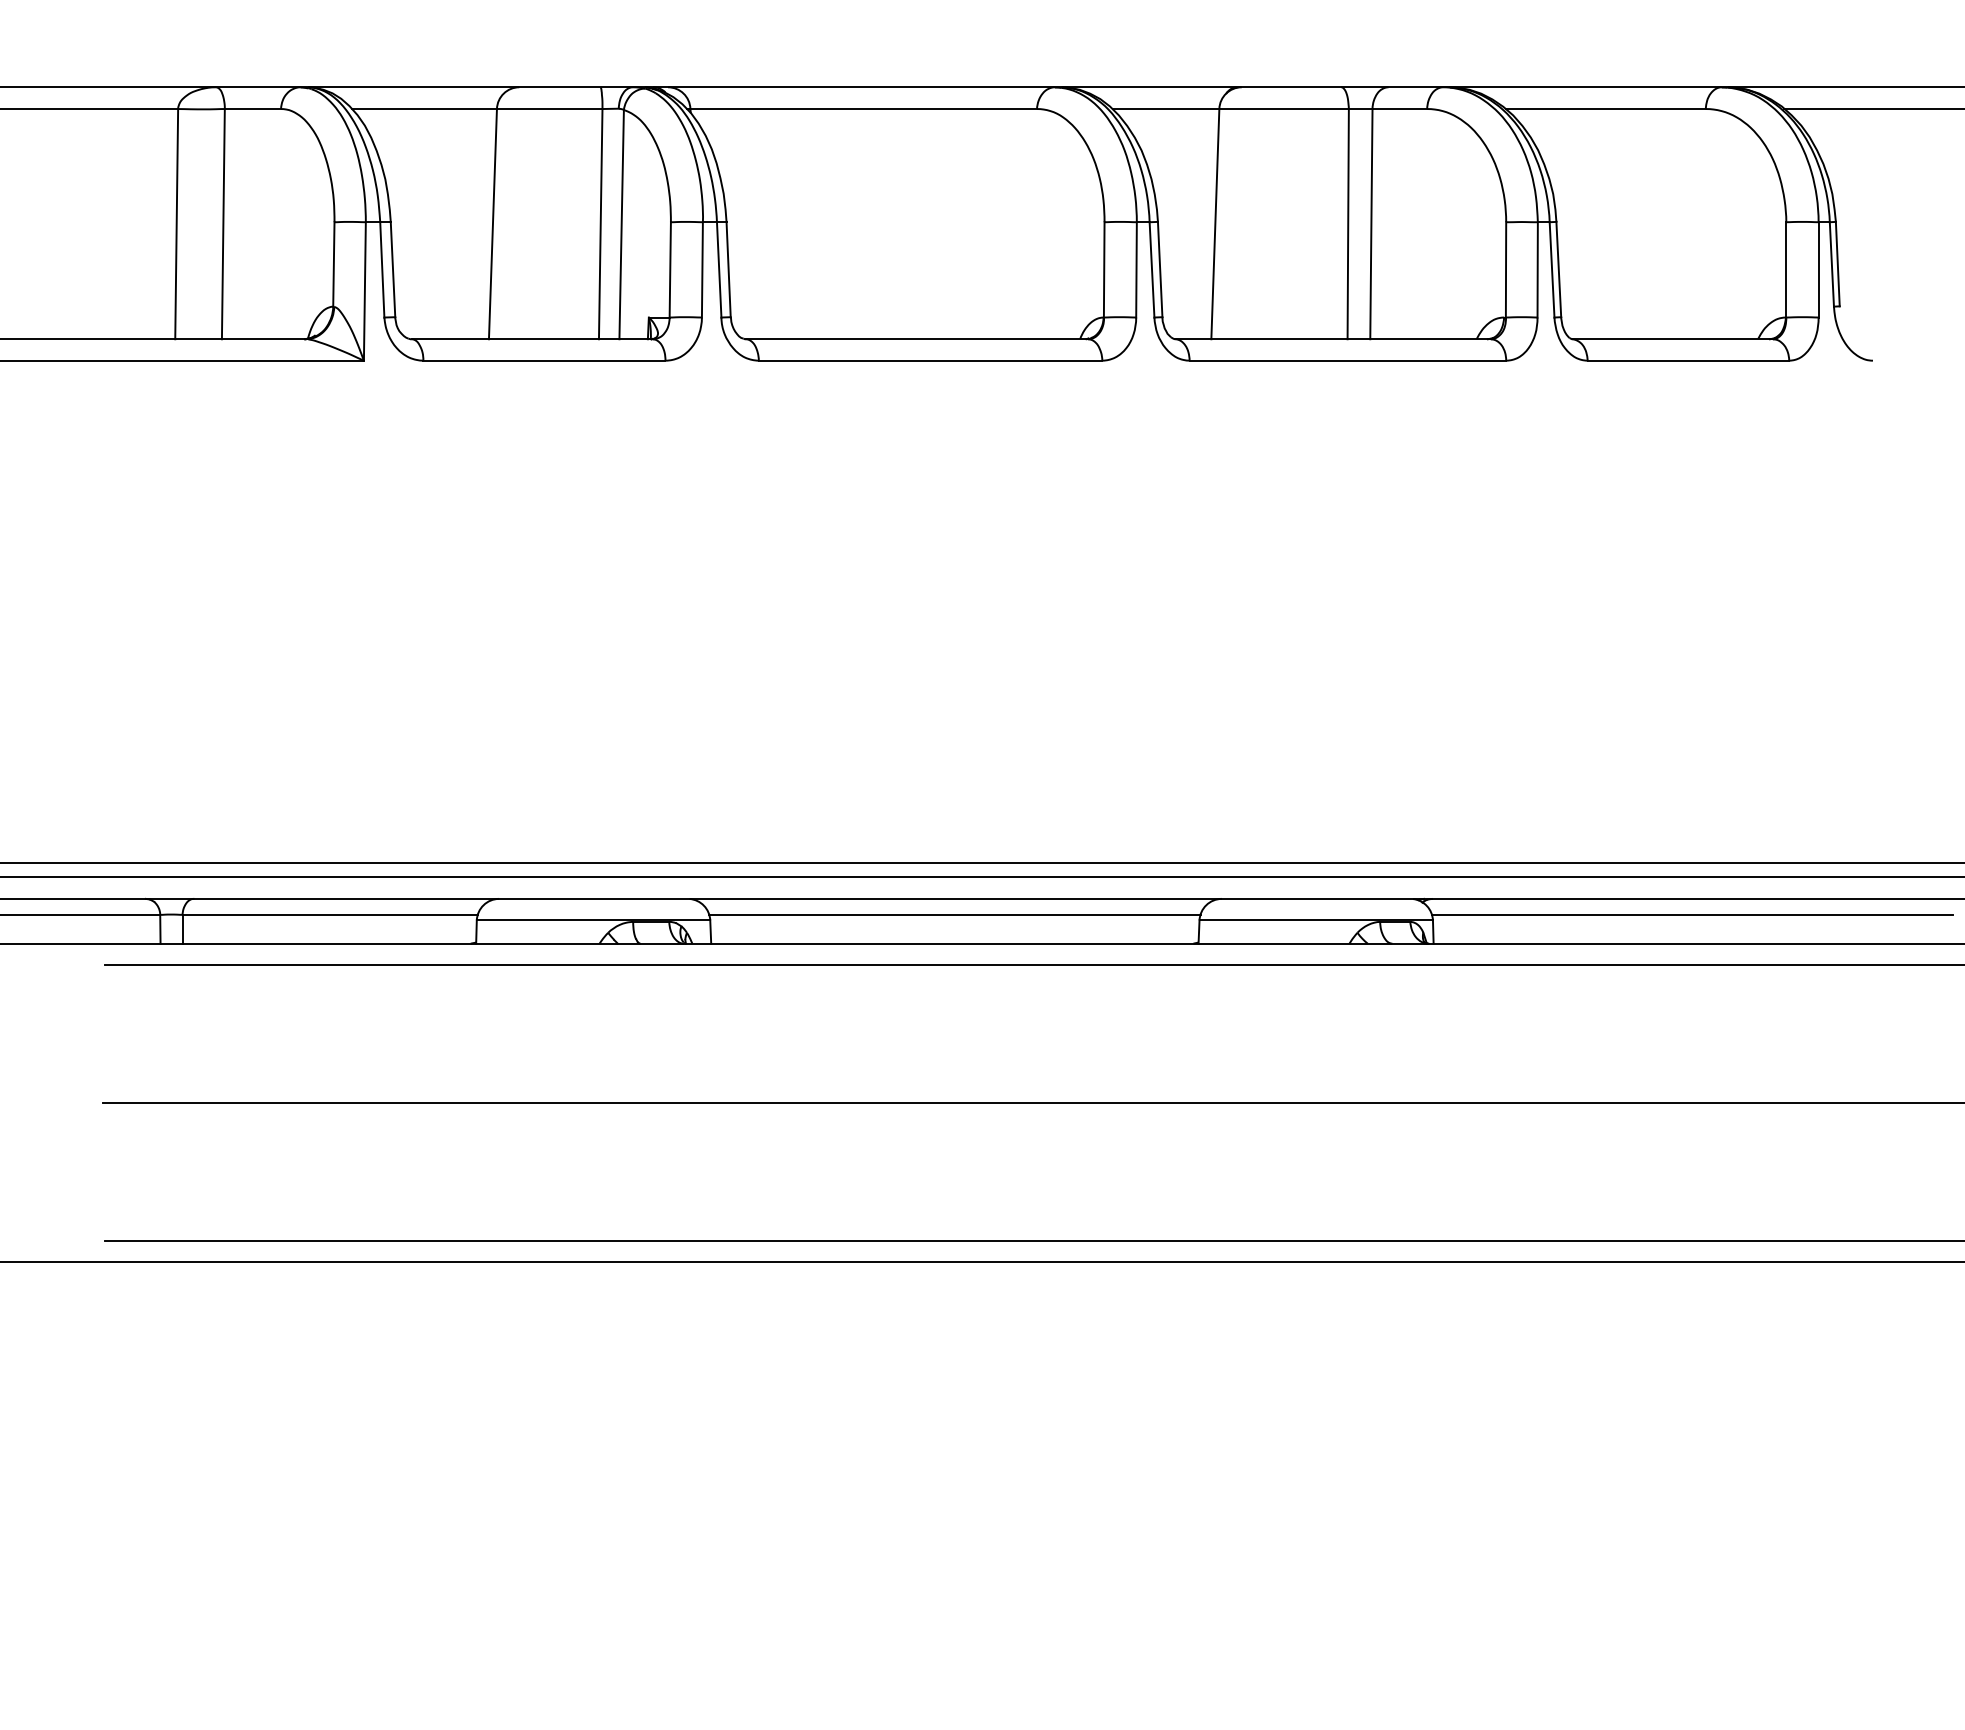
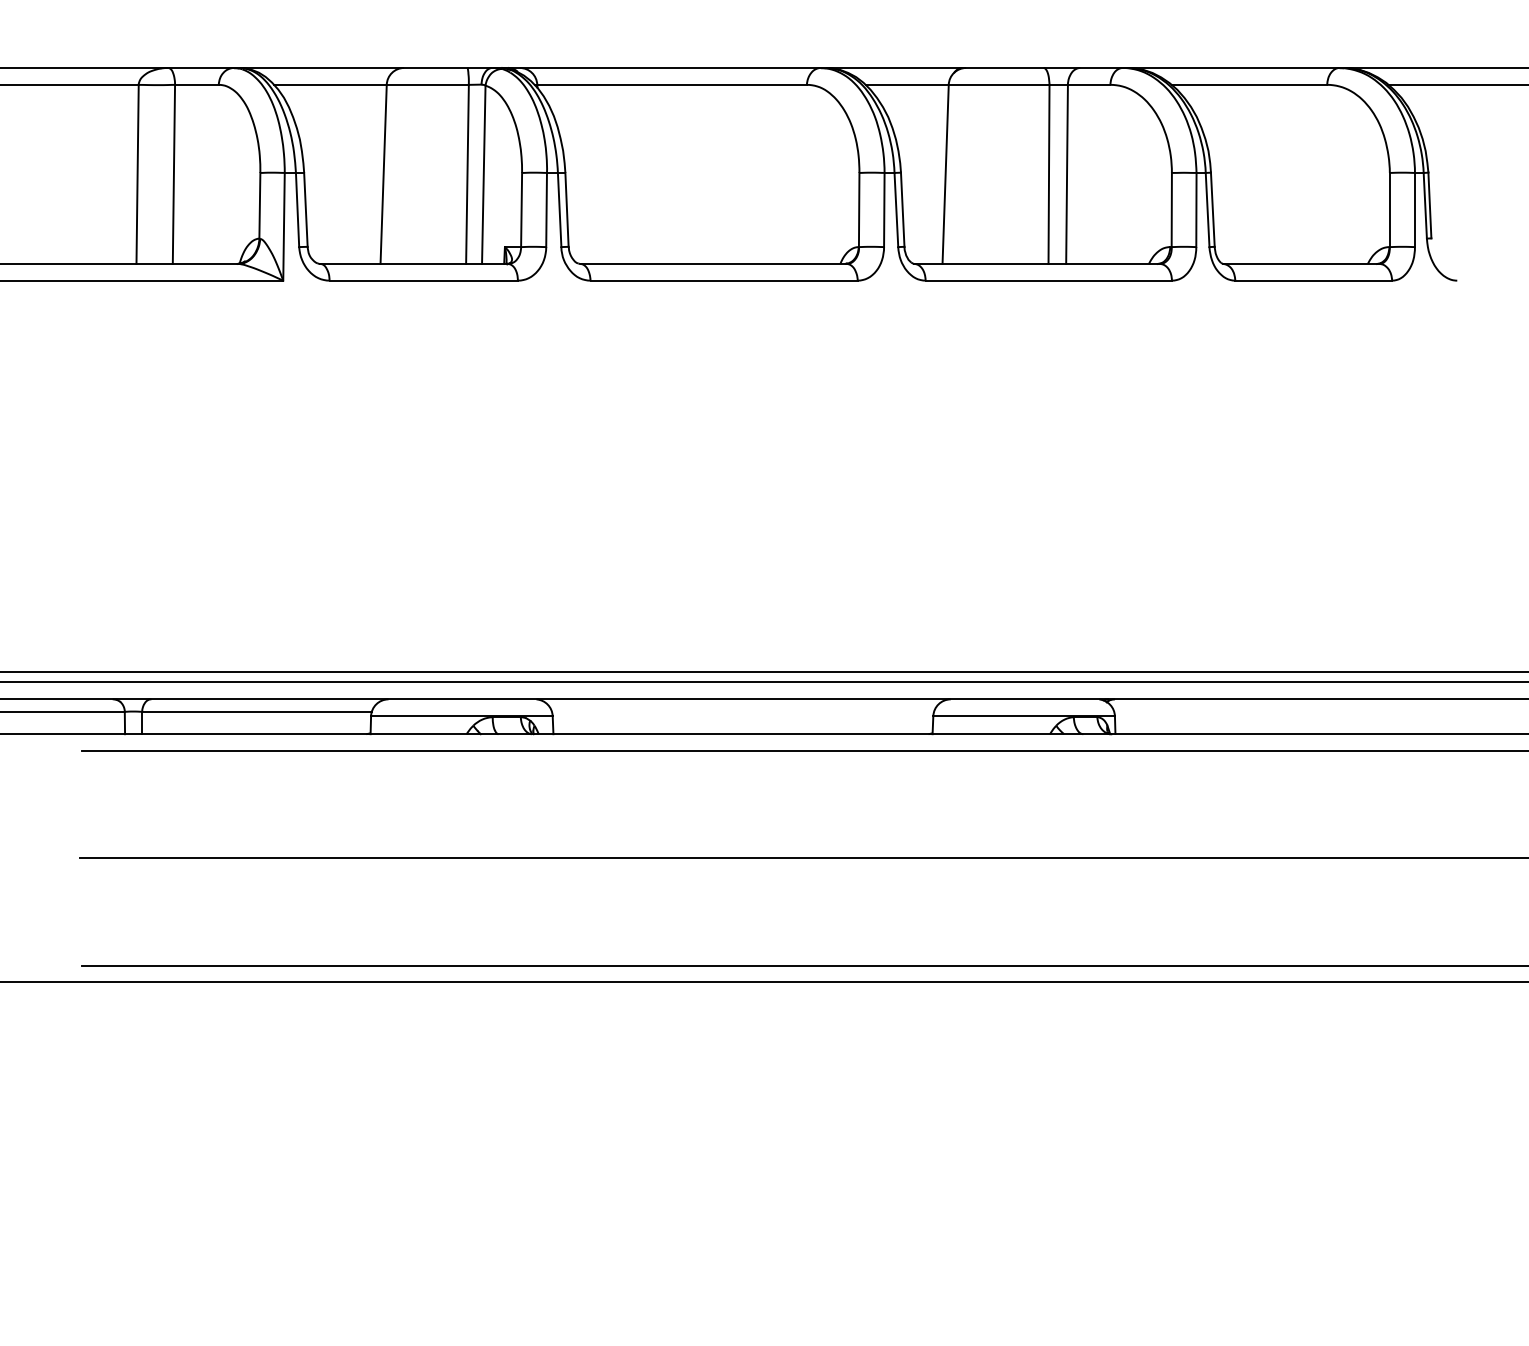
line: (954, 914) -> (742, 711), removed
line: (1692, 914) -> (1316, 711), removed

